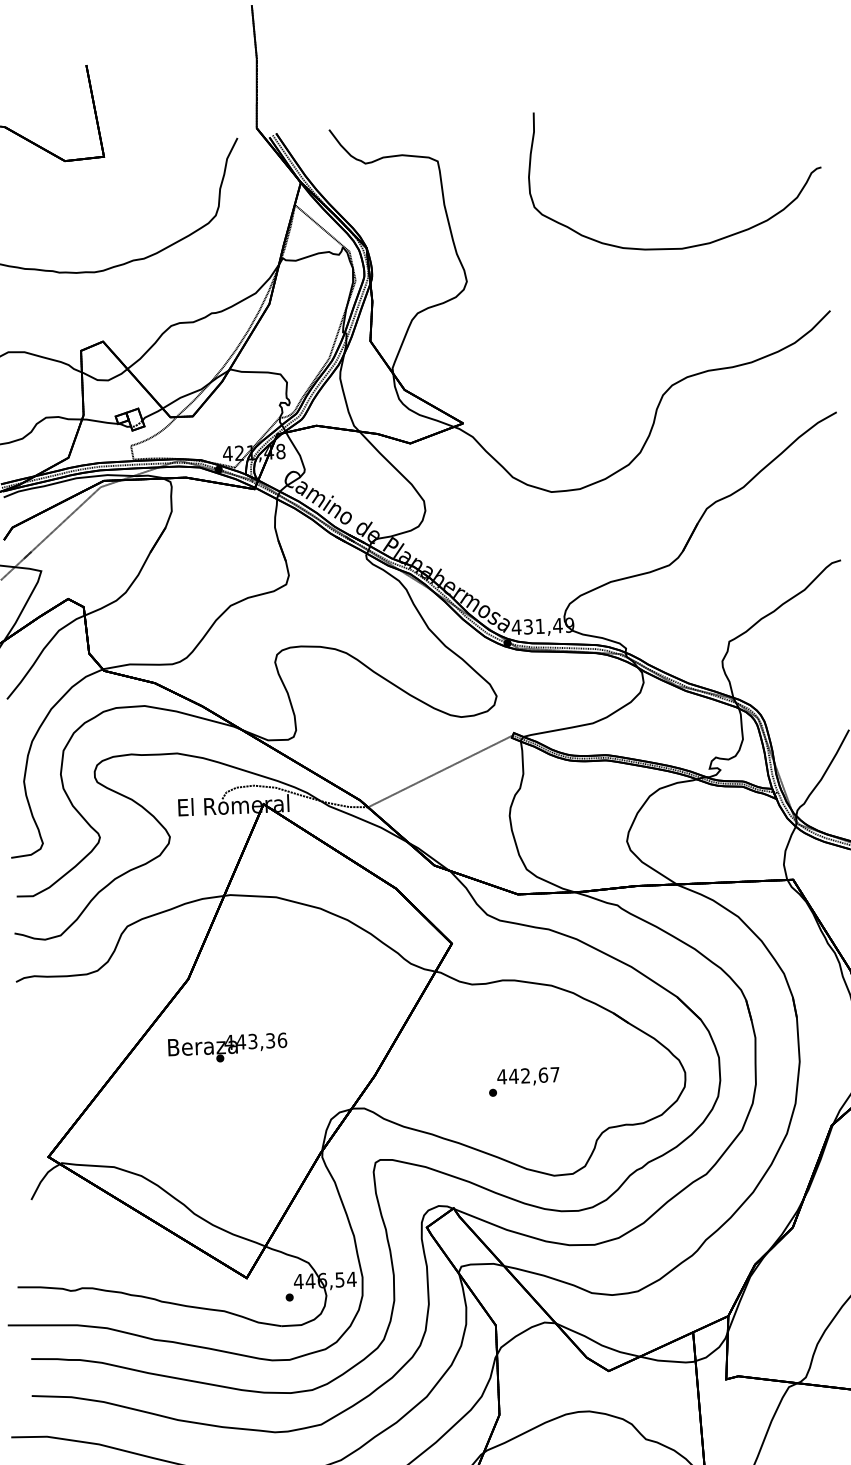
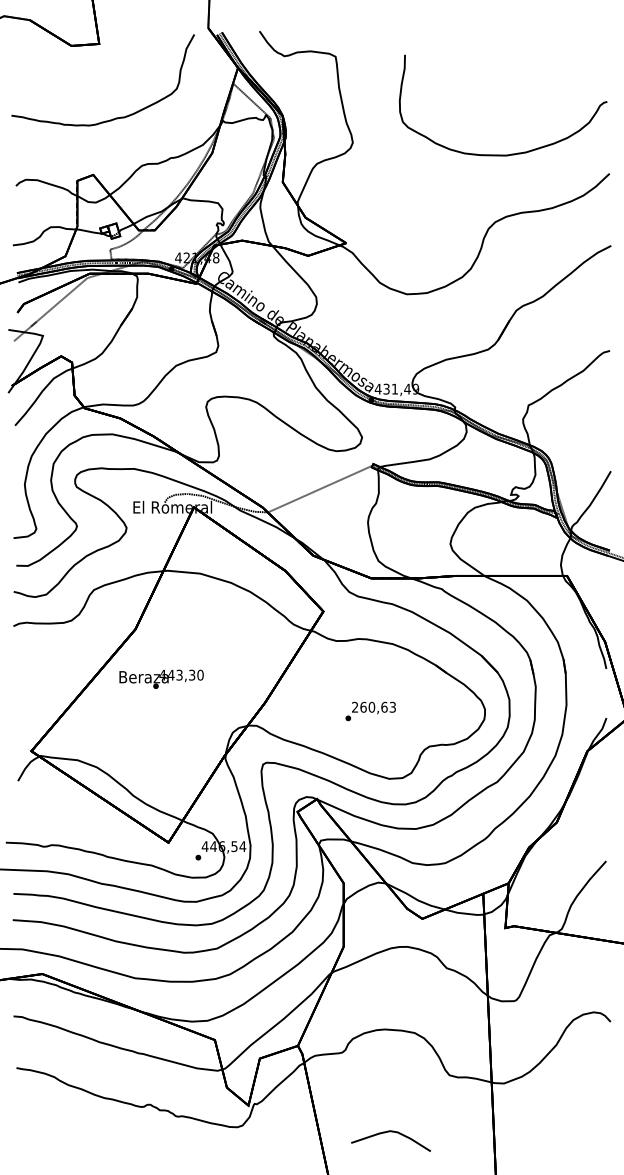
curve: (689, 245) -> (511, 153), moved
text: (282, 1039) -> (200, 674), 443,36 -> 443,30
text: (527, 1074) -> (373, 706), 442,67 -> 260,63

